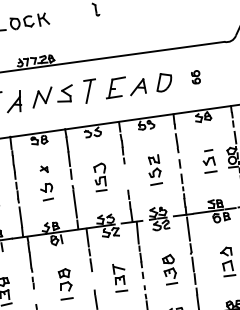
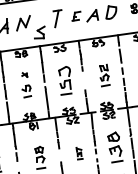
part: (115, 87) -> (76, 16), size x0.6
part: (64, 93) -> (39, 32), moved
part: (100, 177) -> (65, 80), size x1.4
part: (170, 269) -> (115, 147), size x1.4
part: (120, 278) -> (79, 153), size x0.6

